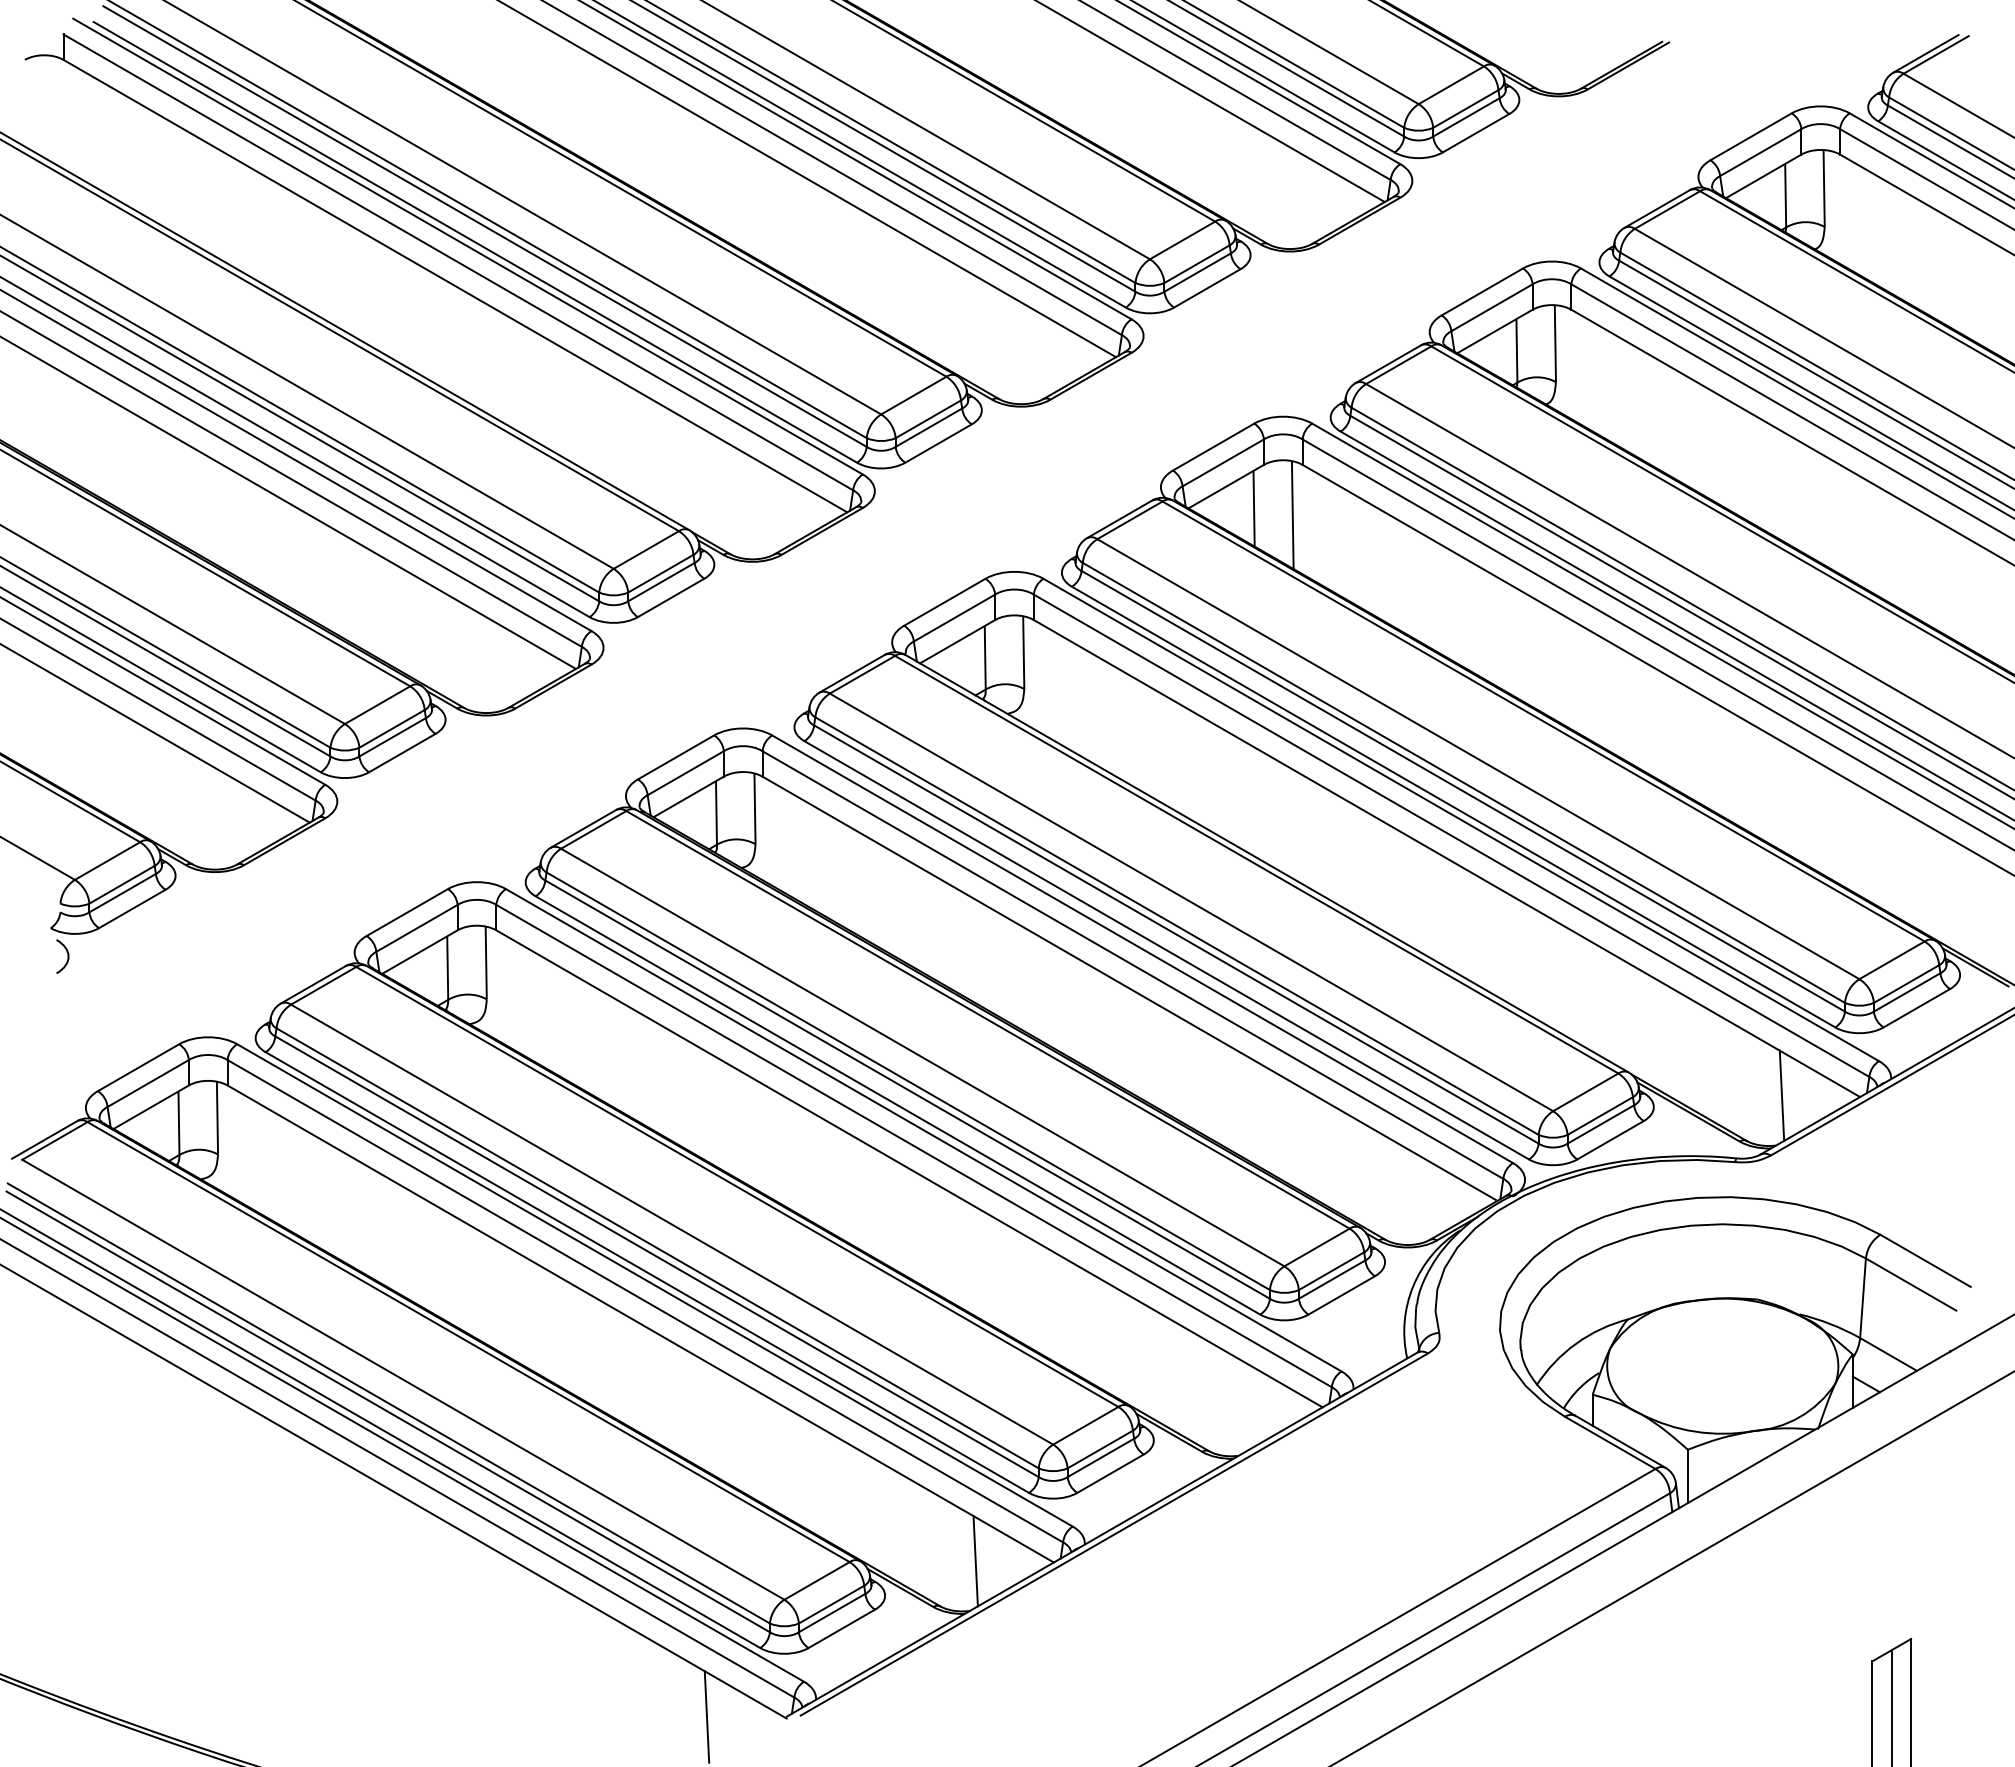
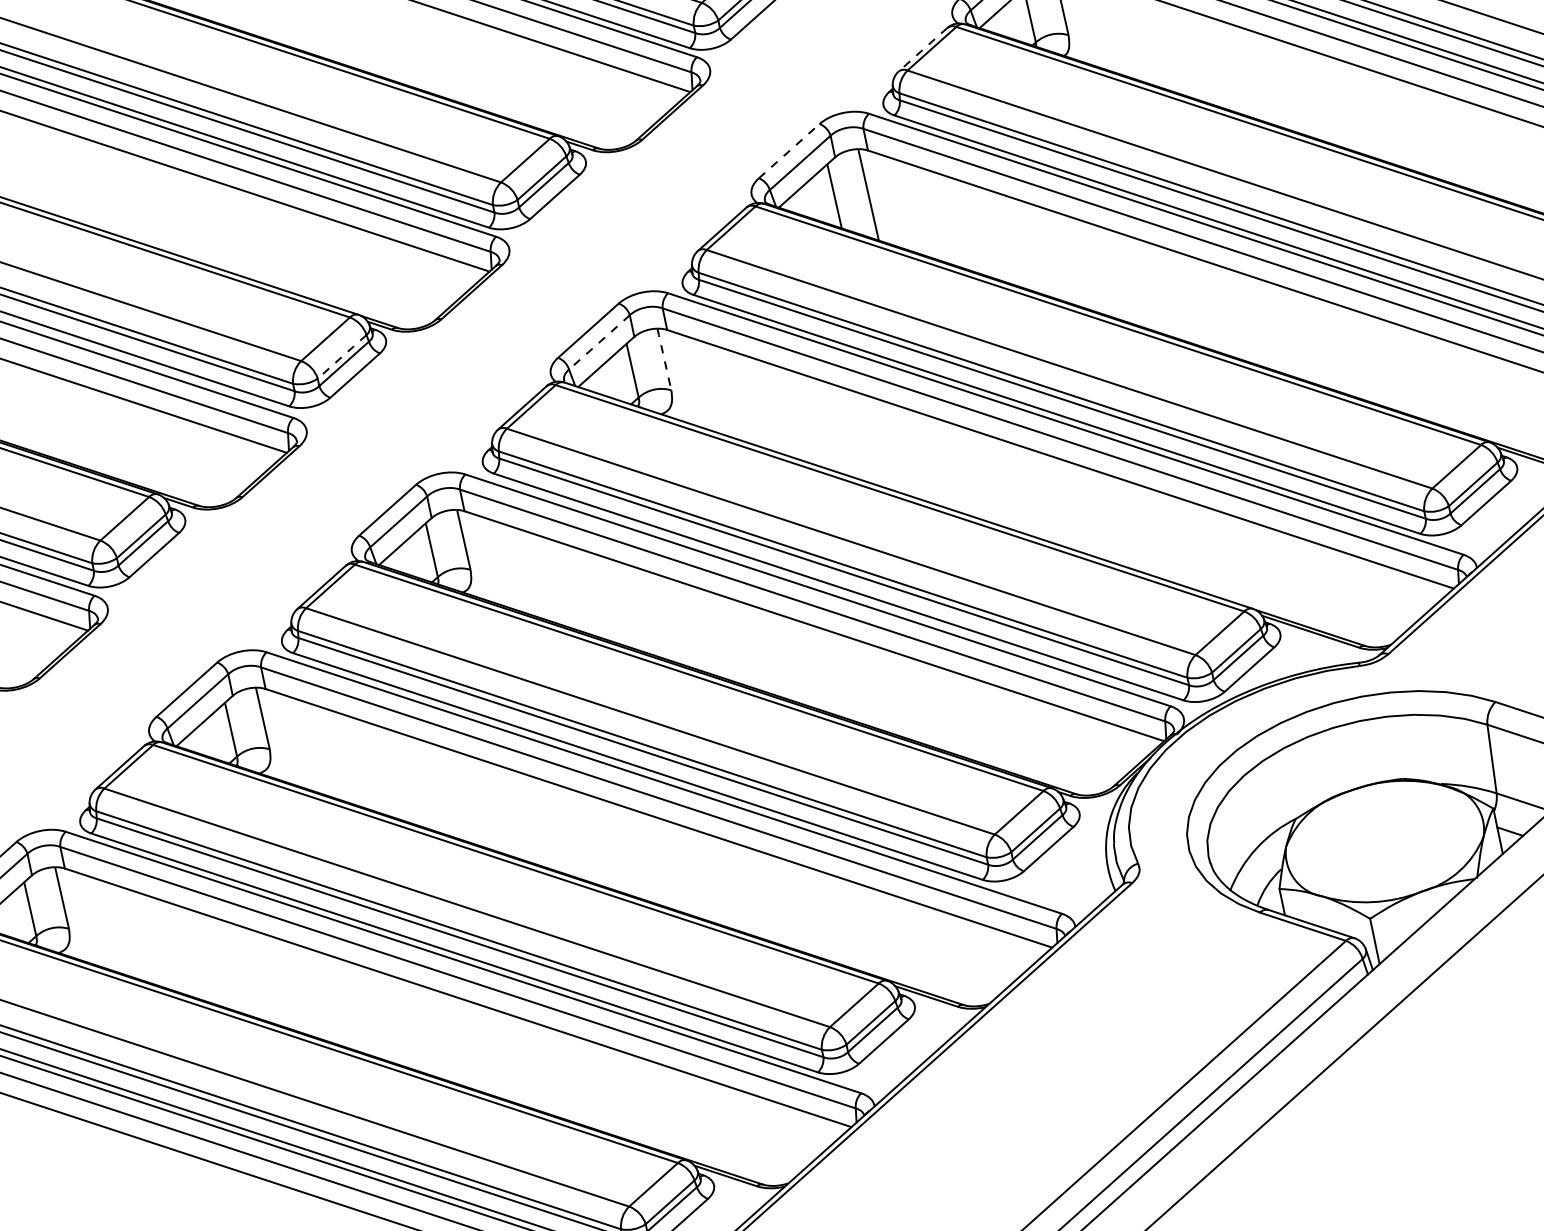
line: (1388, 364) -> (923, 49), solid -> dashed
line: (1213, 447) -> (789, 151), solid -> dashed
line: (660, 573) -> (341, 356), solid -> dashed
line: (954, 618) -> (599, 342), solid -> dashed
line: (1023, 652) -> (664, 359), solid -> dashed
line: (1781, 1095) -> (1386, 601), removed
line: (975, 1561) -> (784, 1140), removed

